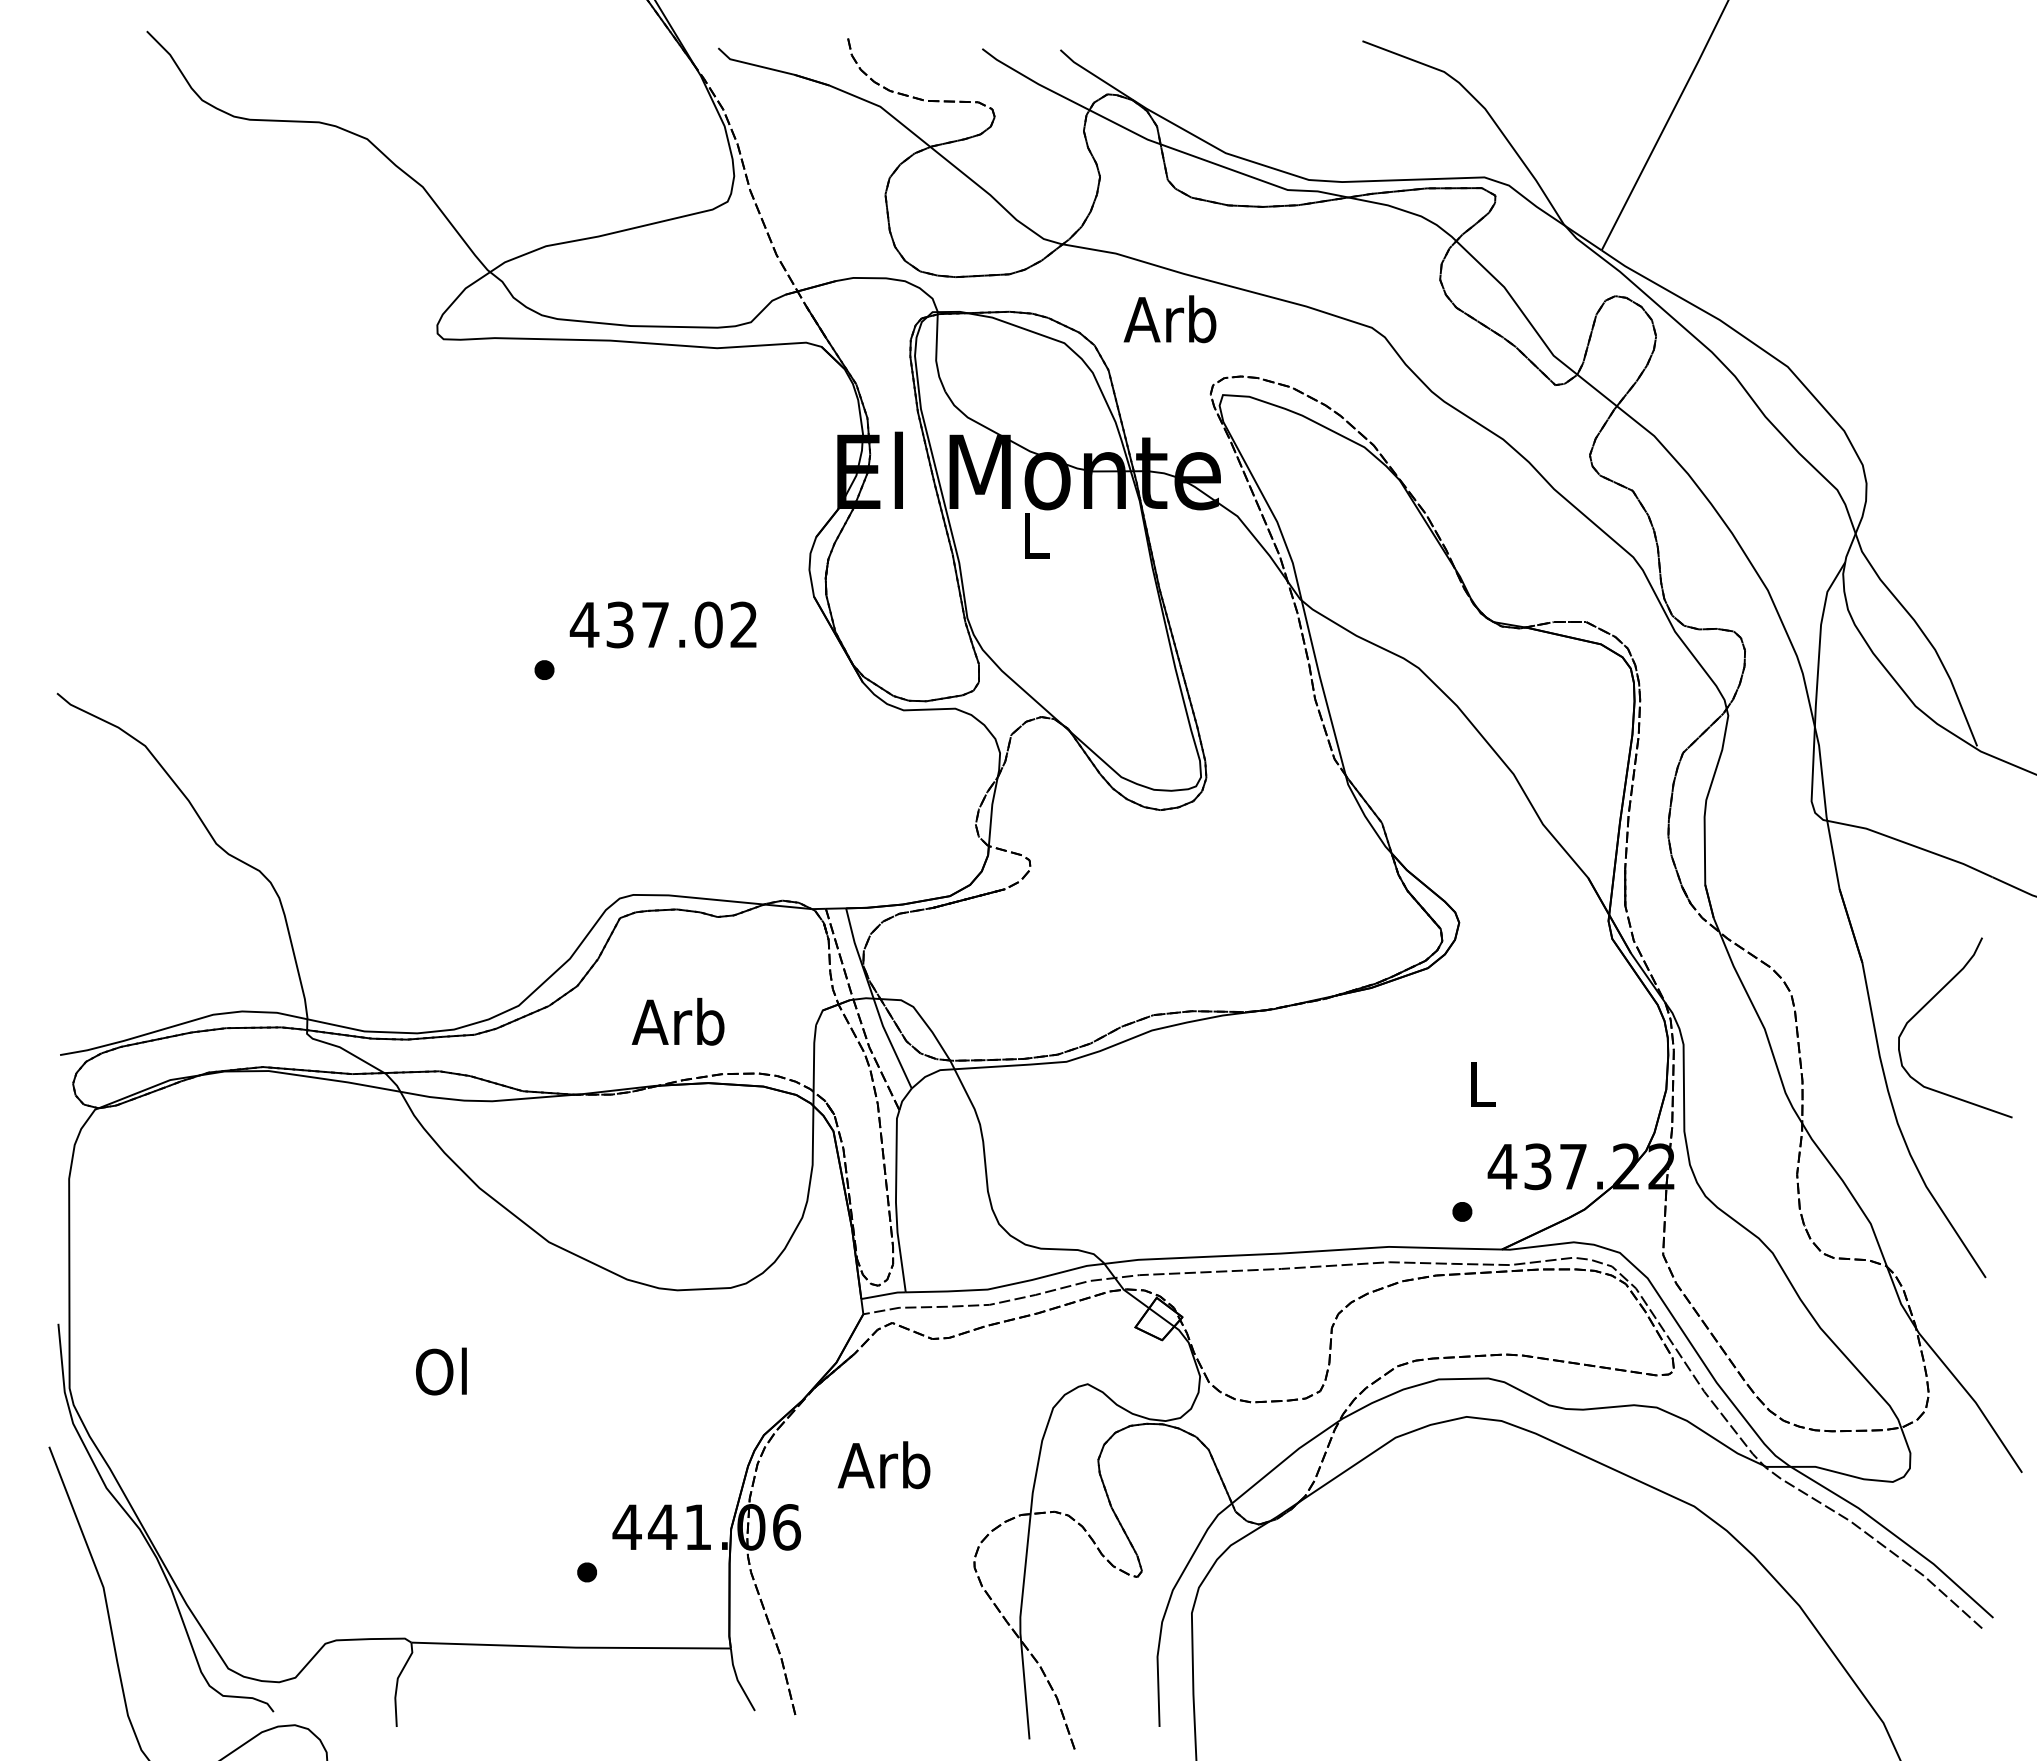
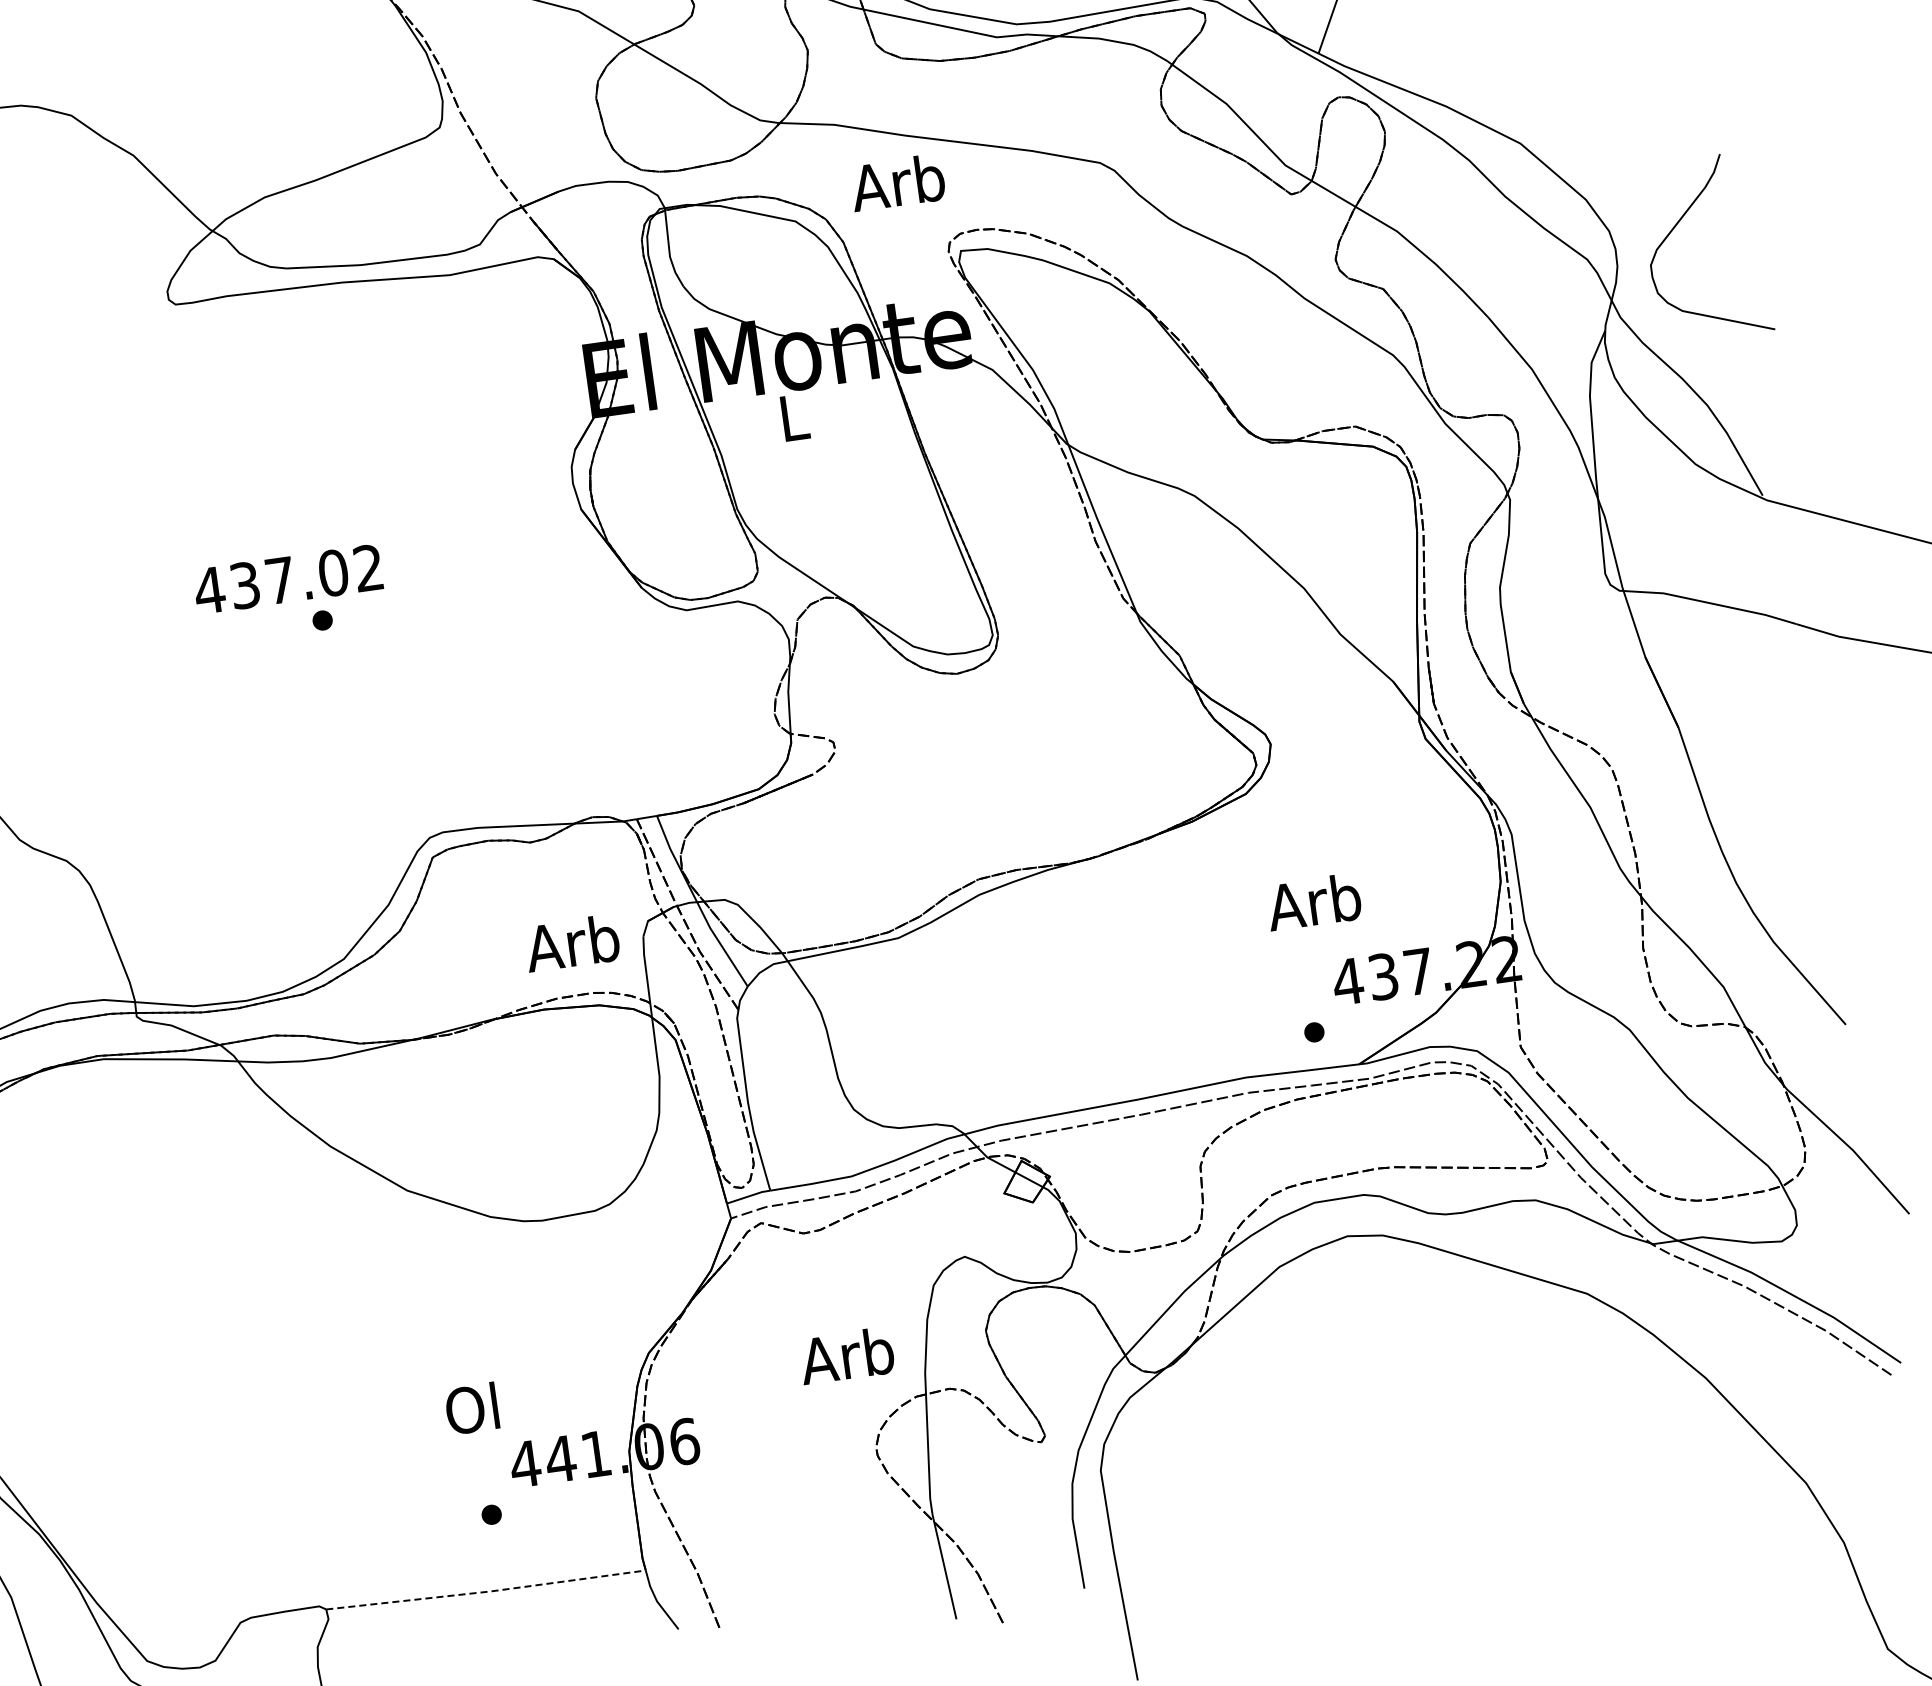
text: (662, 624) -> (287, 579), moved
curve: (1930, 1001) -> (1677, 225), moved
text: (677, 1021) -> (571, 943), moved
text: (1479, 1083) -> (1313, 901), L -> Arb
text: (441, 1371) -> (472, 1408), moved
text: (883, 1465) -> (846, 1356), moved
line: (571, 1647) -> (486, 1591), solid -> dashed

